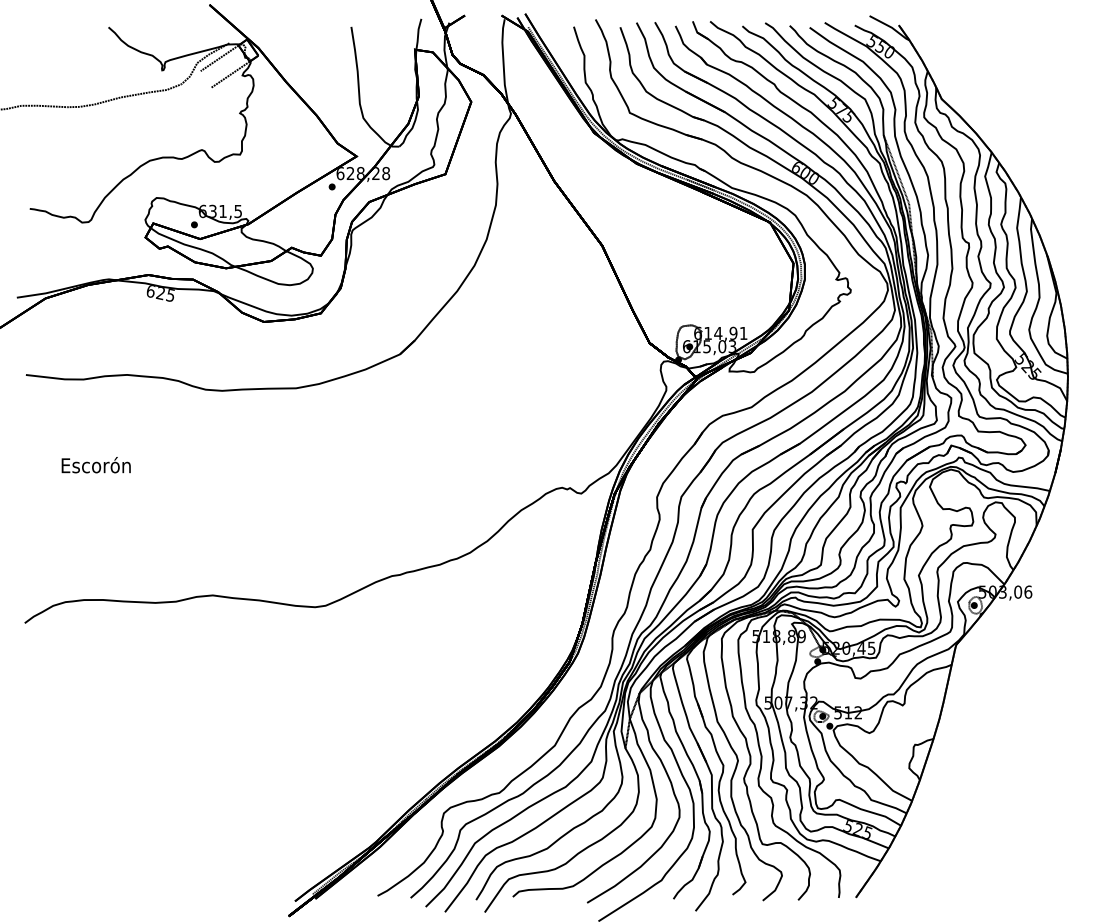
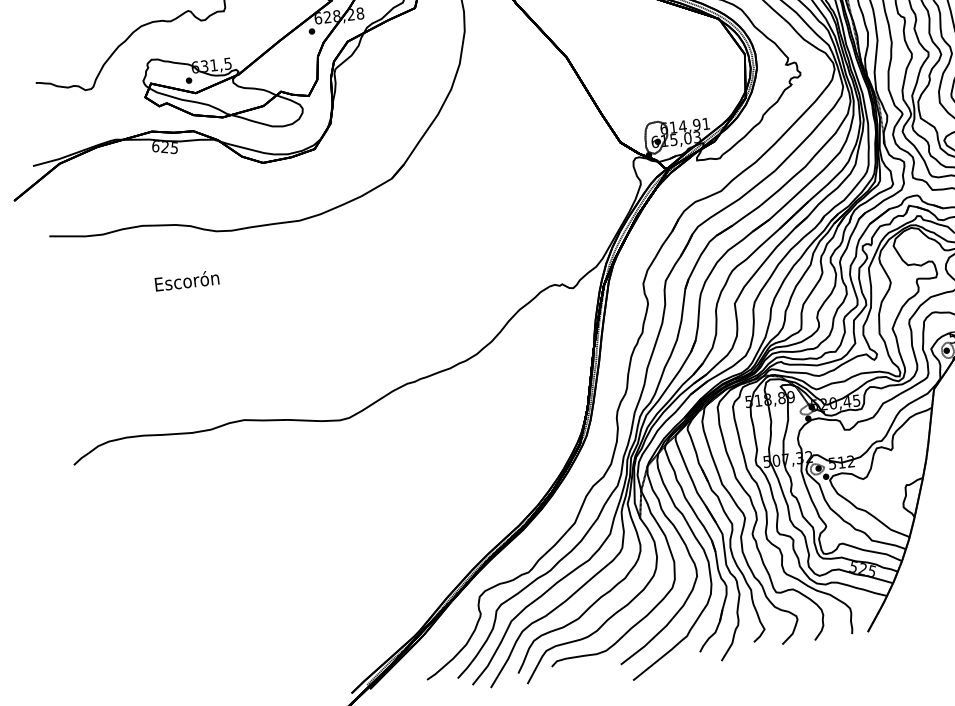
text: (95, 465) -> (186, 281), moved

